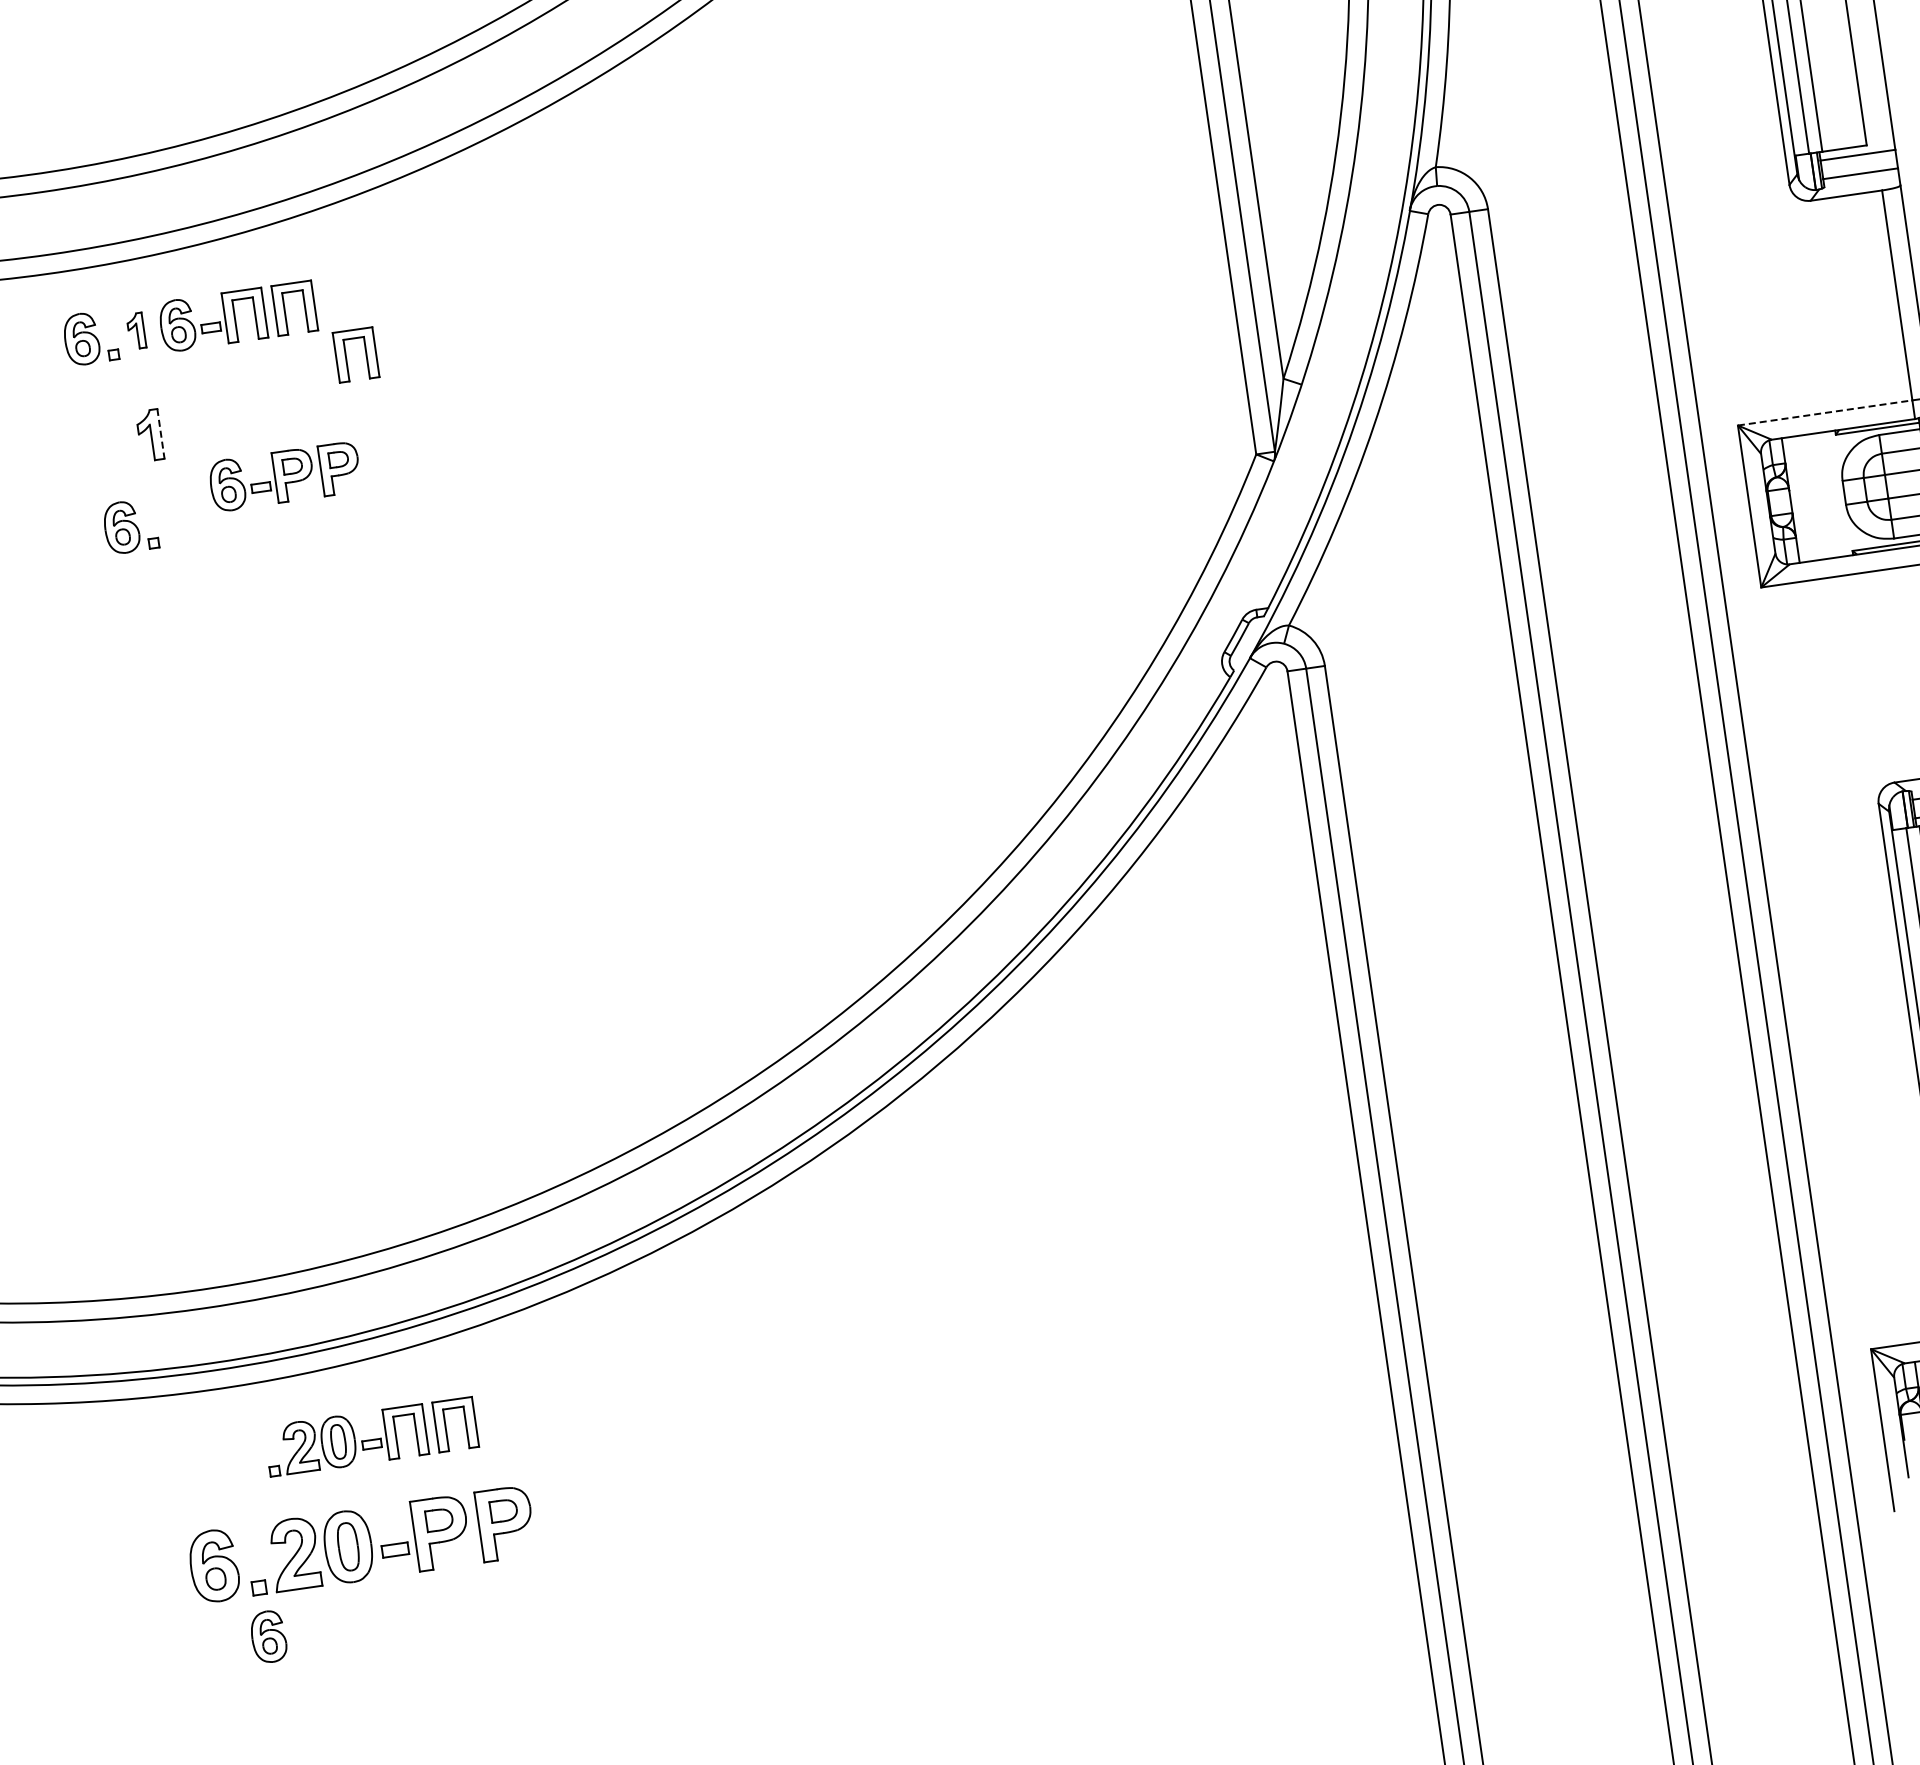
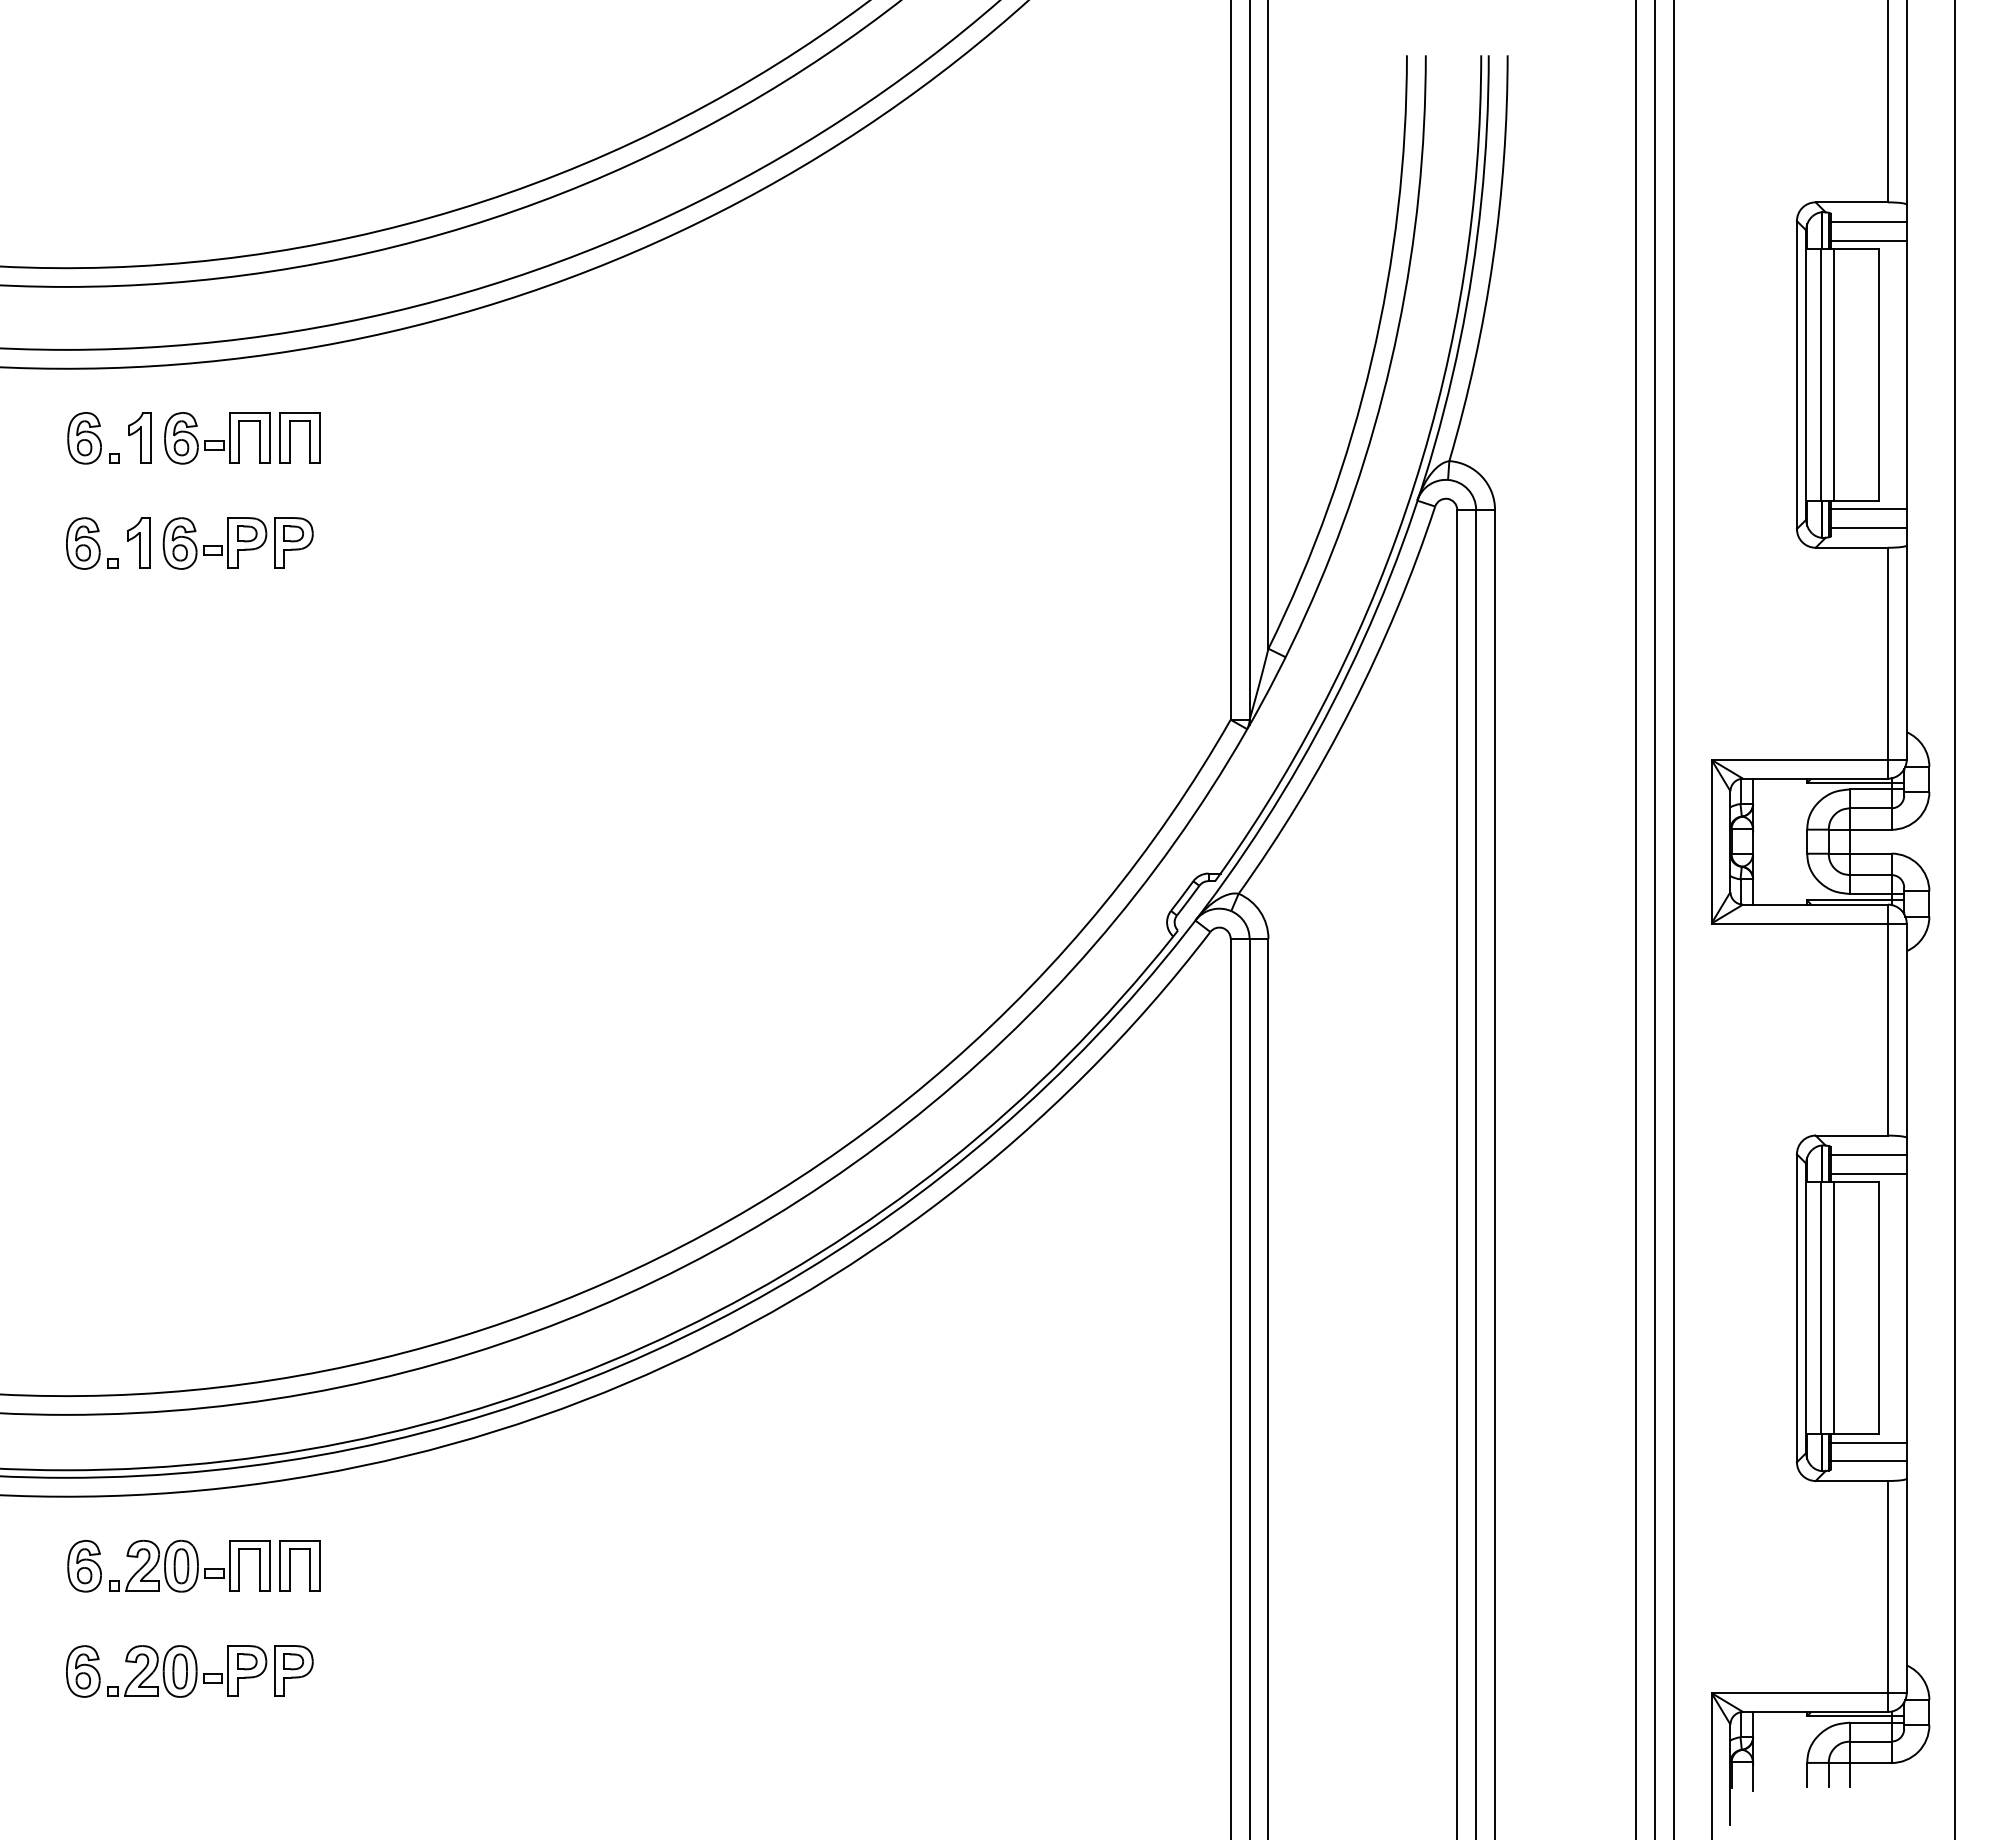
part: (135, 330) -> (139, 437), size x1.43
part: (346, 355) -> (344, 492), removed
line: (1825, 412) -> (1800, 759), dashed -> solid
line: (160, 434) -> (149, 543), dashed -> solid
part: (284, 477) -> (237, 543), moved
part: (130, 526) -> (92, 543), moved
part: (361, 1544) -> (189, 1671), size x0.71
part: (268, 1636) -> (84, 1565), moved

